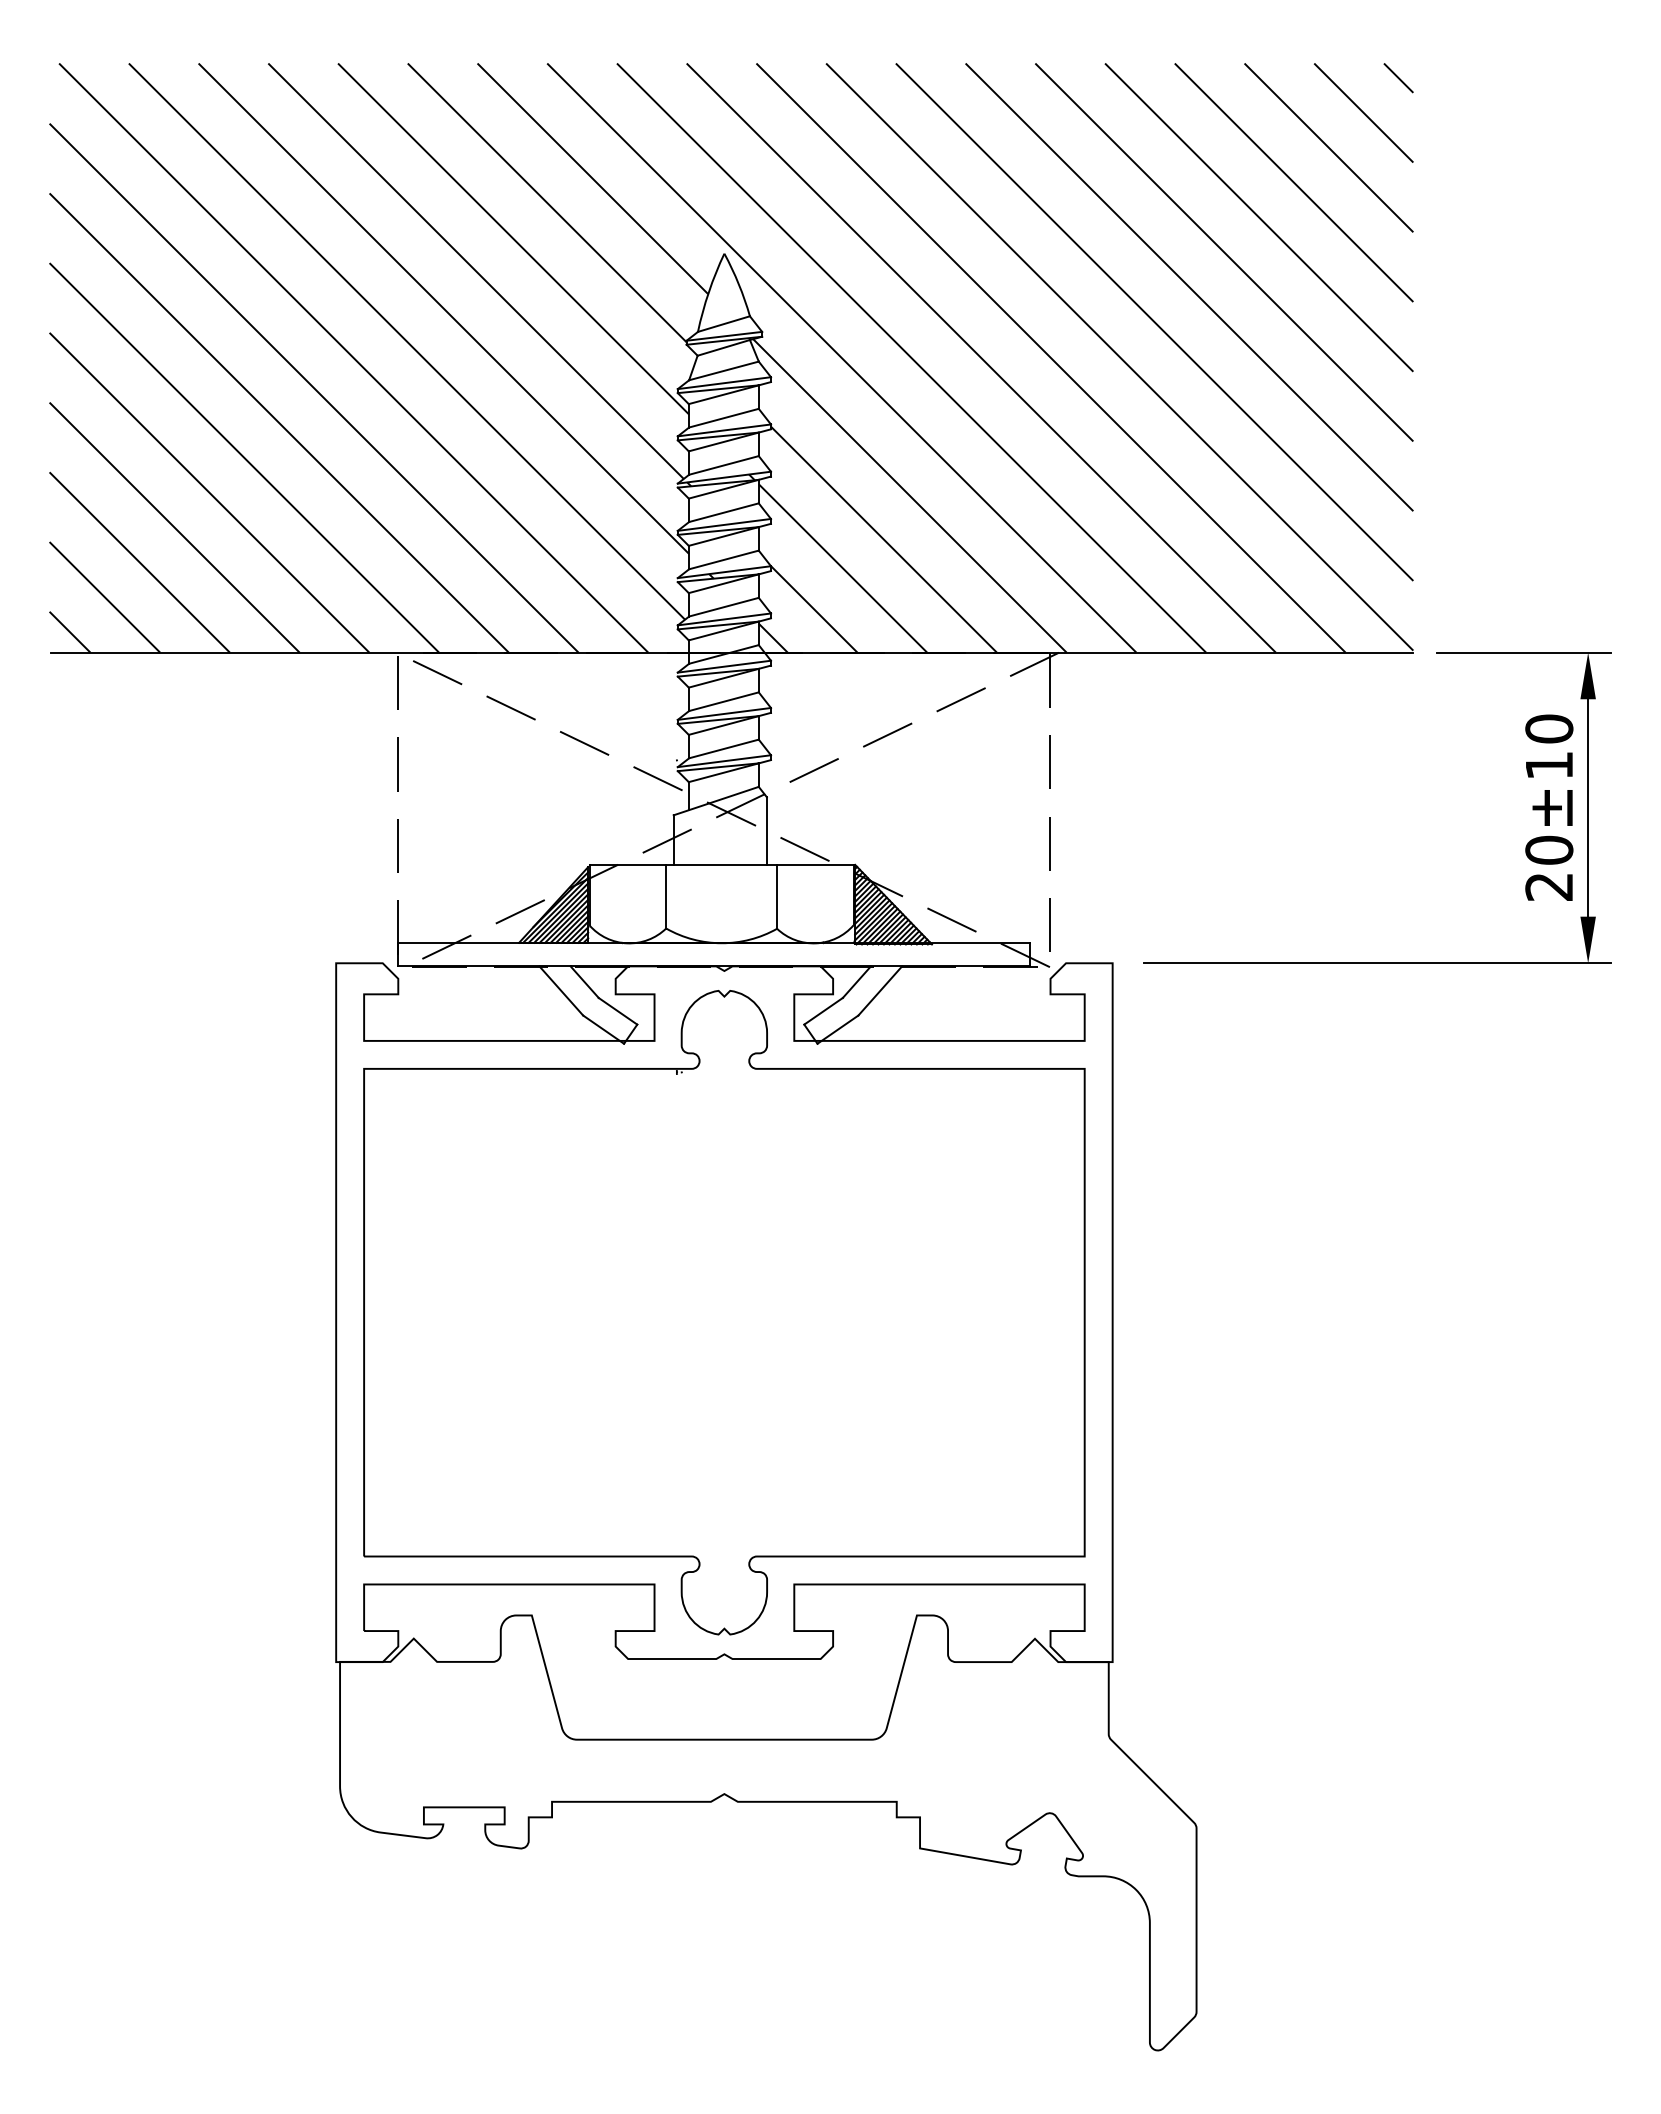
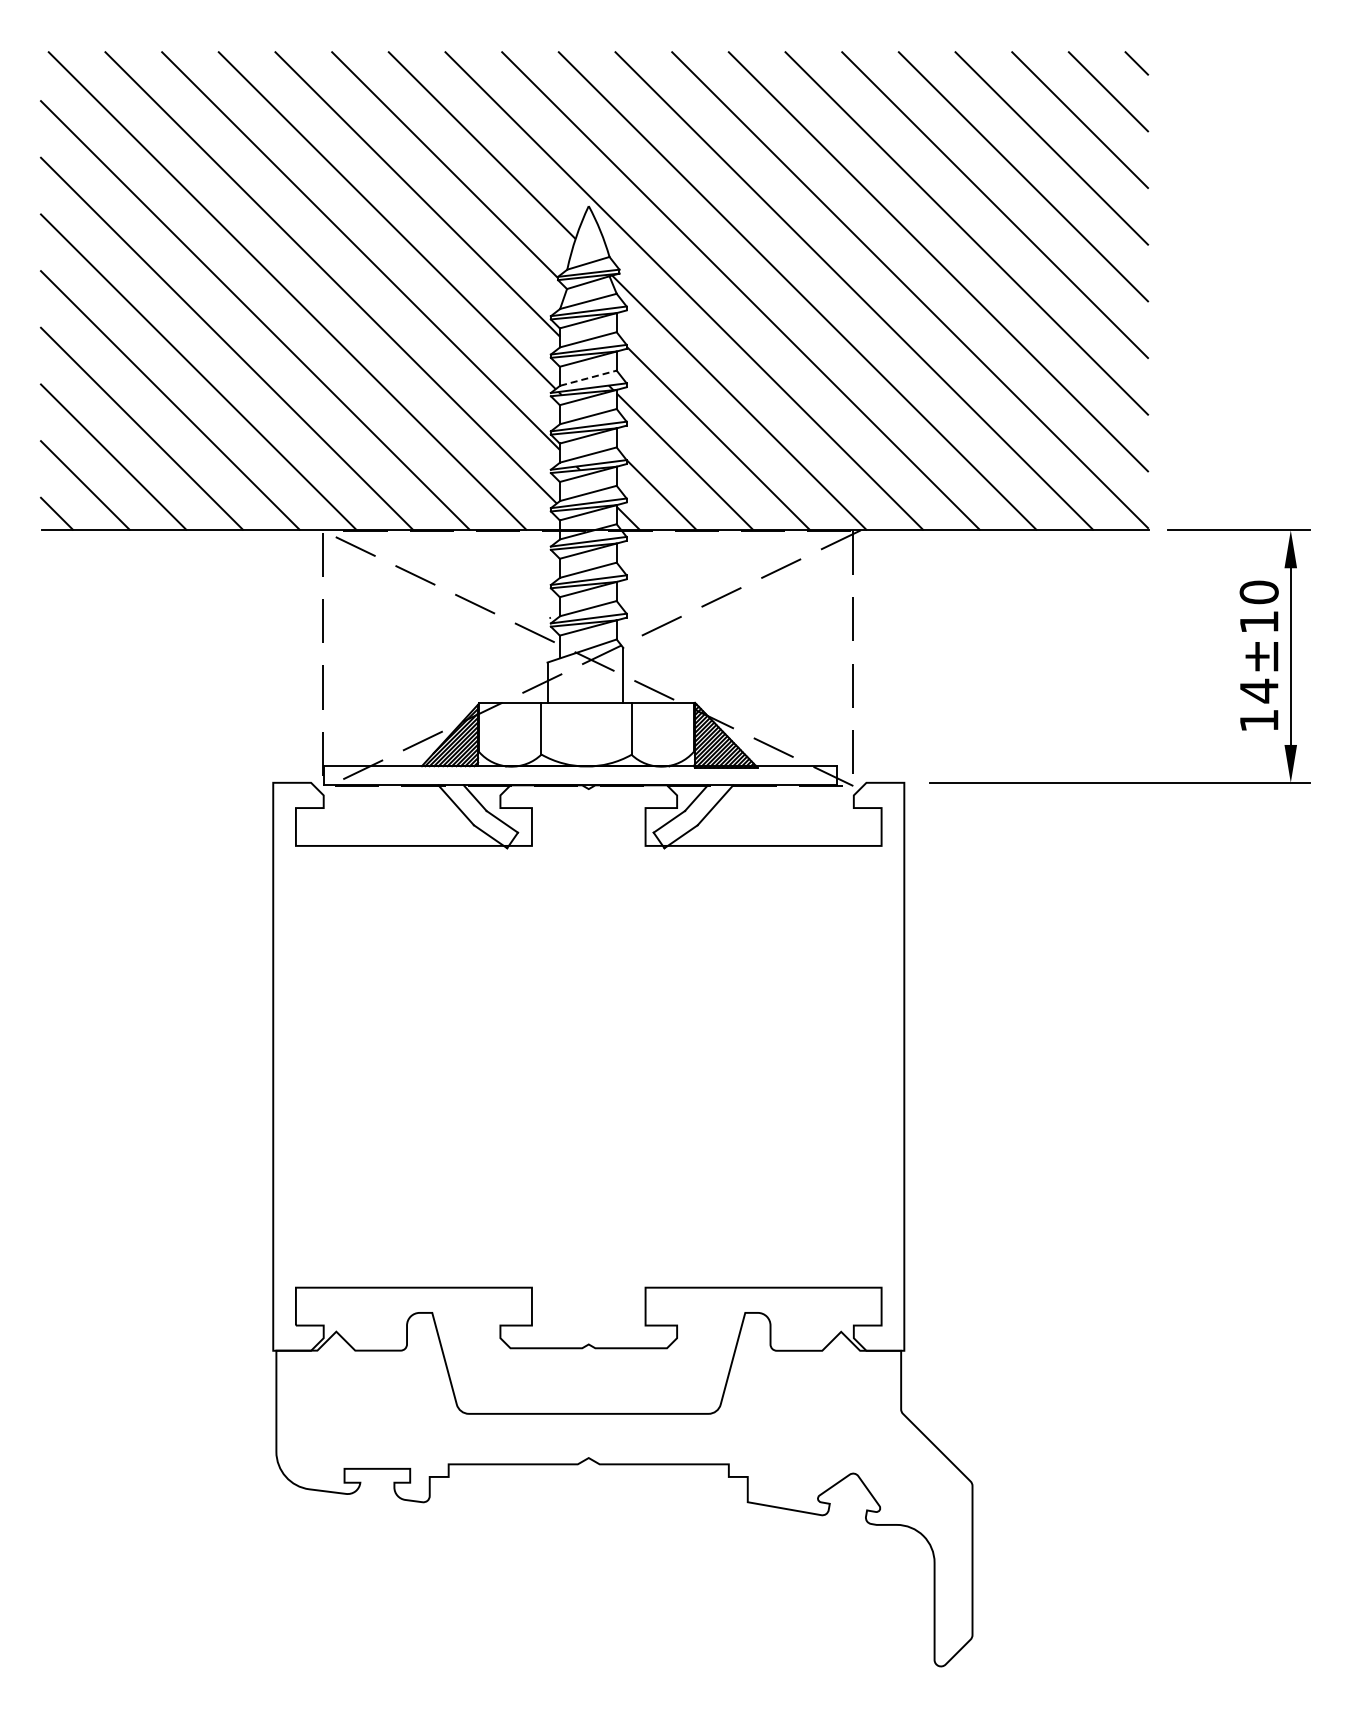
line: (724, 465) -> (588, 378), solid -> dashed
text: (1548, 868) -> (1258, 705), 20±10 -> 14±10
part: (724, 1312) -> (588, 1066), removed

